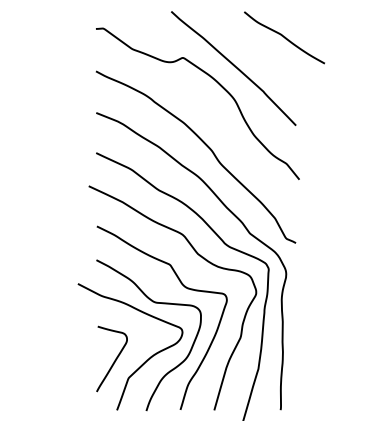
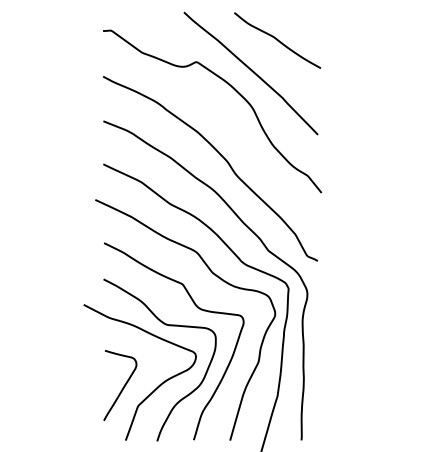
curve: (284, 37) -> (277, 40), moved

